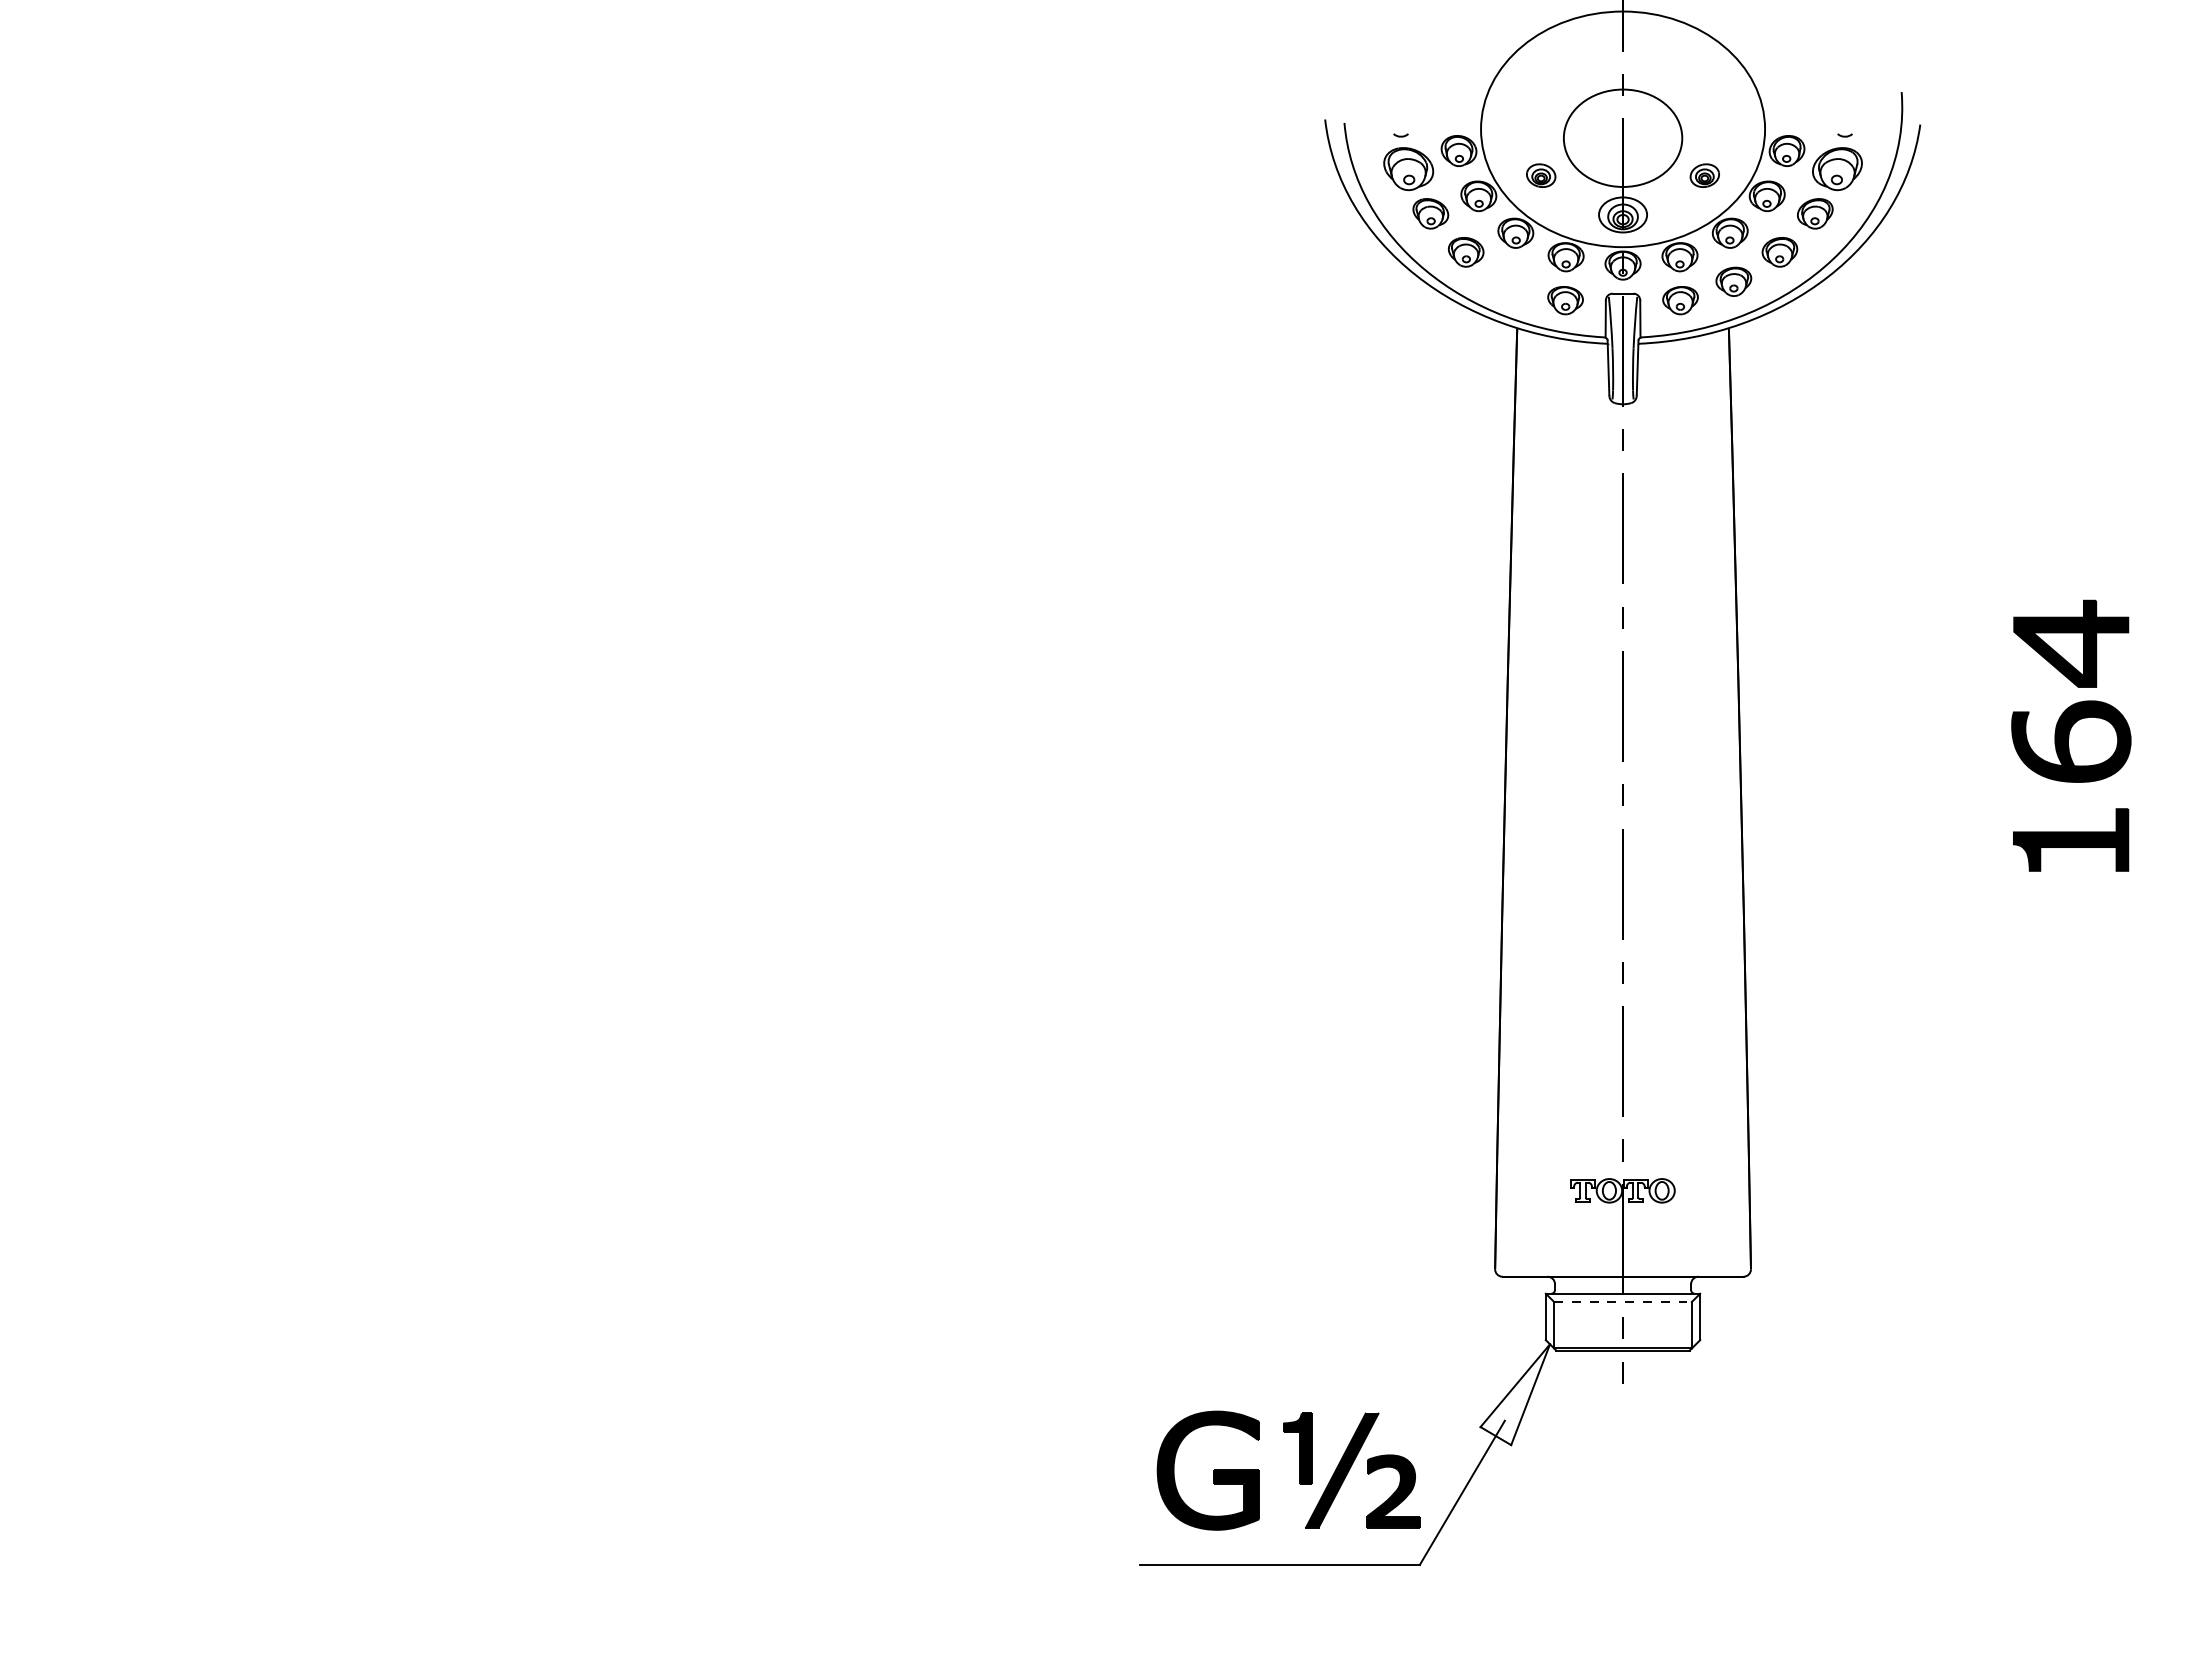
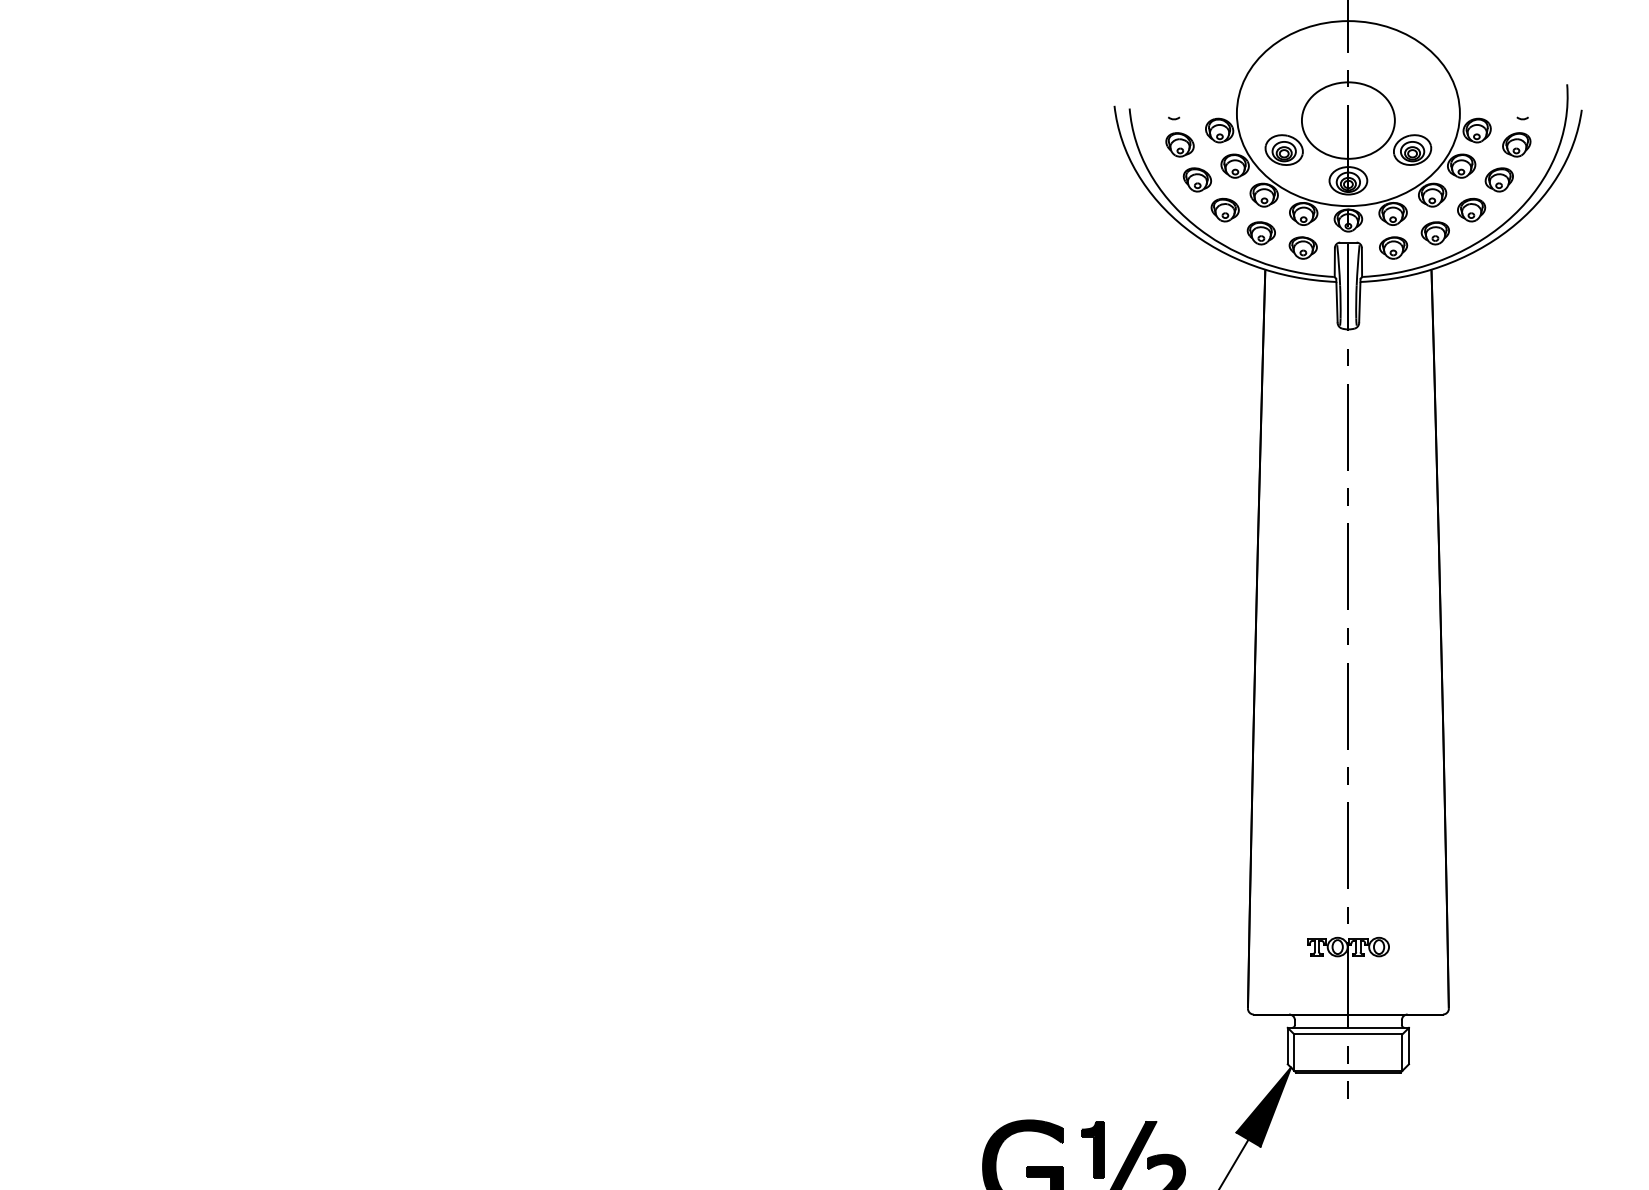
part: (1408, 169) -> (1179, 145), size x0.71
part: (1837, 169) -> (1516, 145), size x0.71
part: (1540, 175) -> (1283, 149), size x1.67
part: (1704, 175) -> (1412, 149), size x1.67
part: (1512, 281) -> (1261, 233), added
line: (1623, 1302) -> (1348, 1034), dashed -> solid
fill: (1515, 1394) -> (1263, 1106), added

